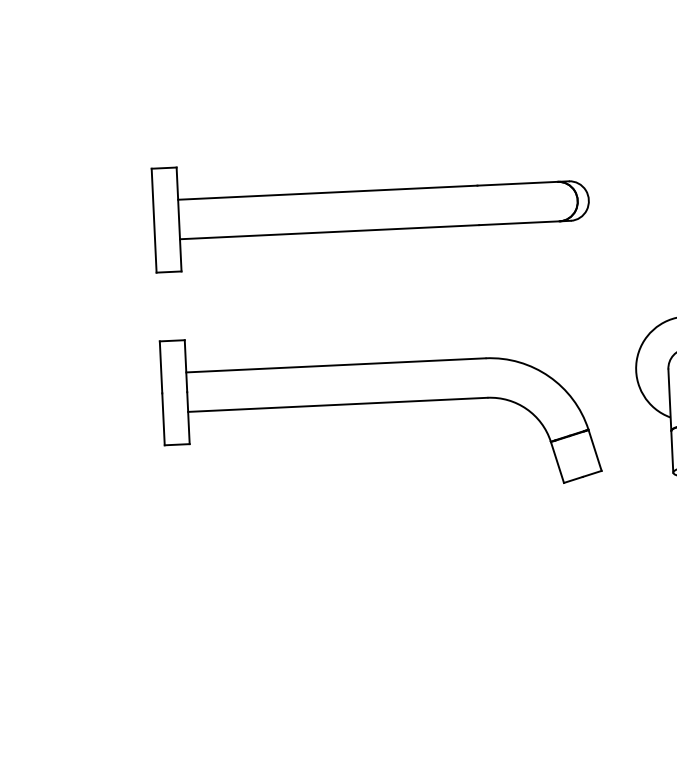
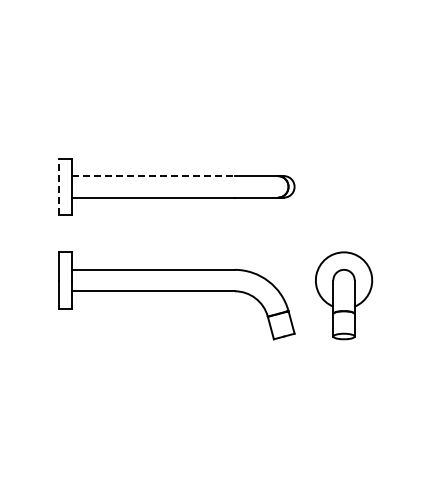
line: (327, 193) -> (153, 176), solid -> dashed
line: (153, 219) -> (58, 186), solid -> dashed

